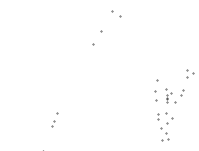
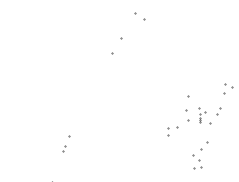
part: (161, 116) -> (172, 131), moved

